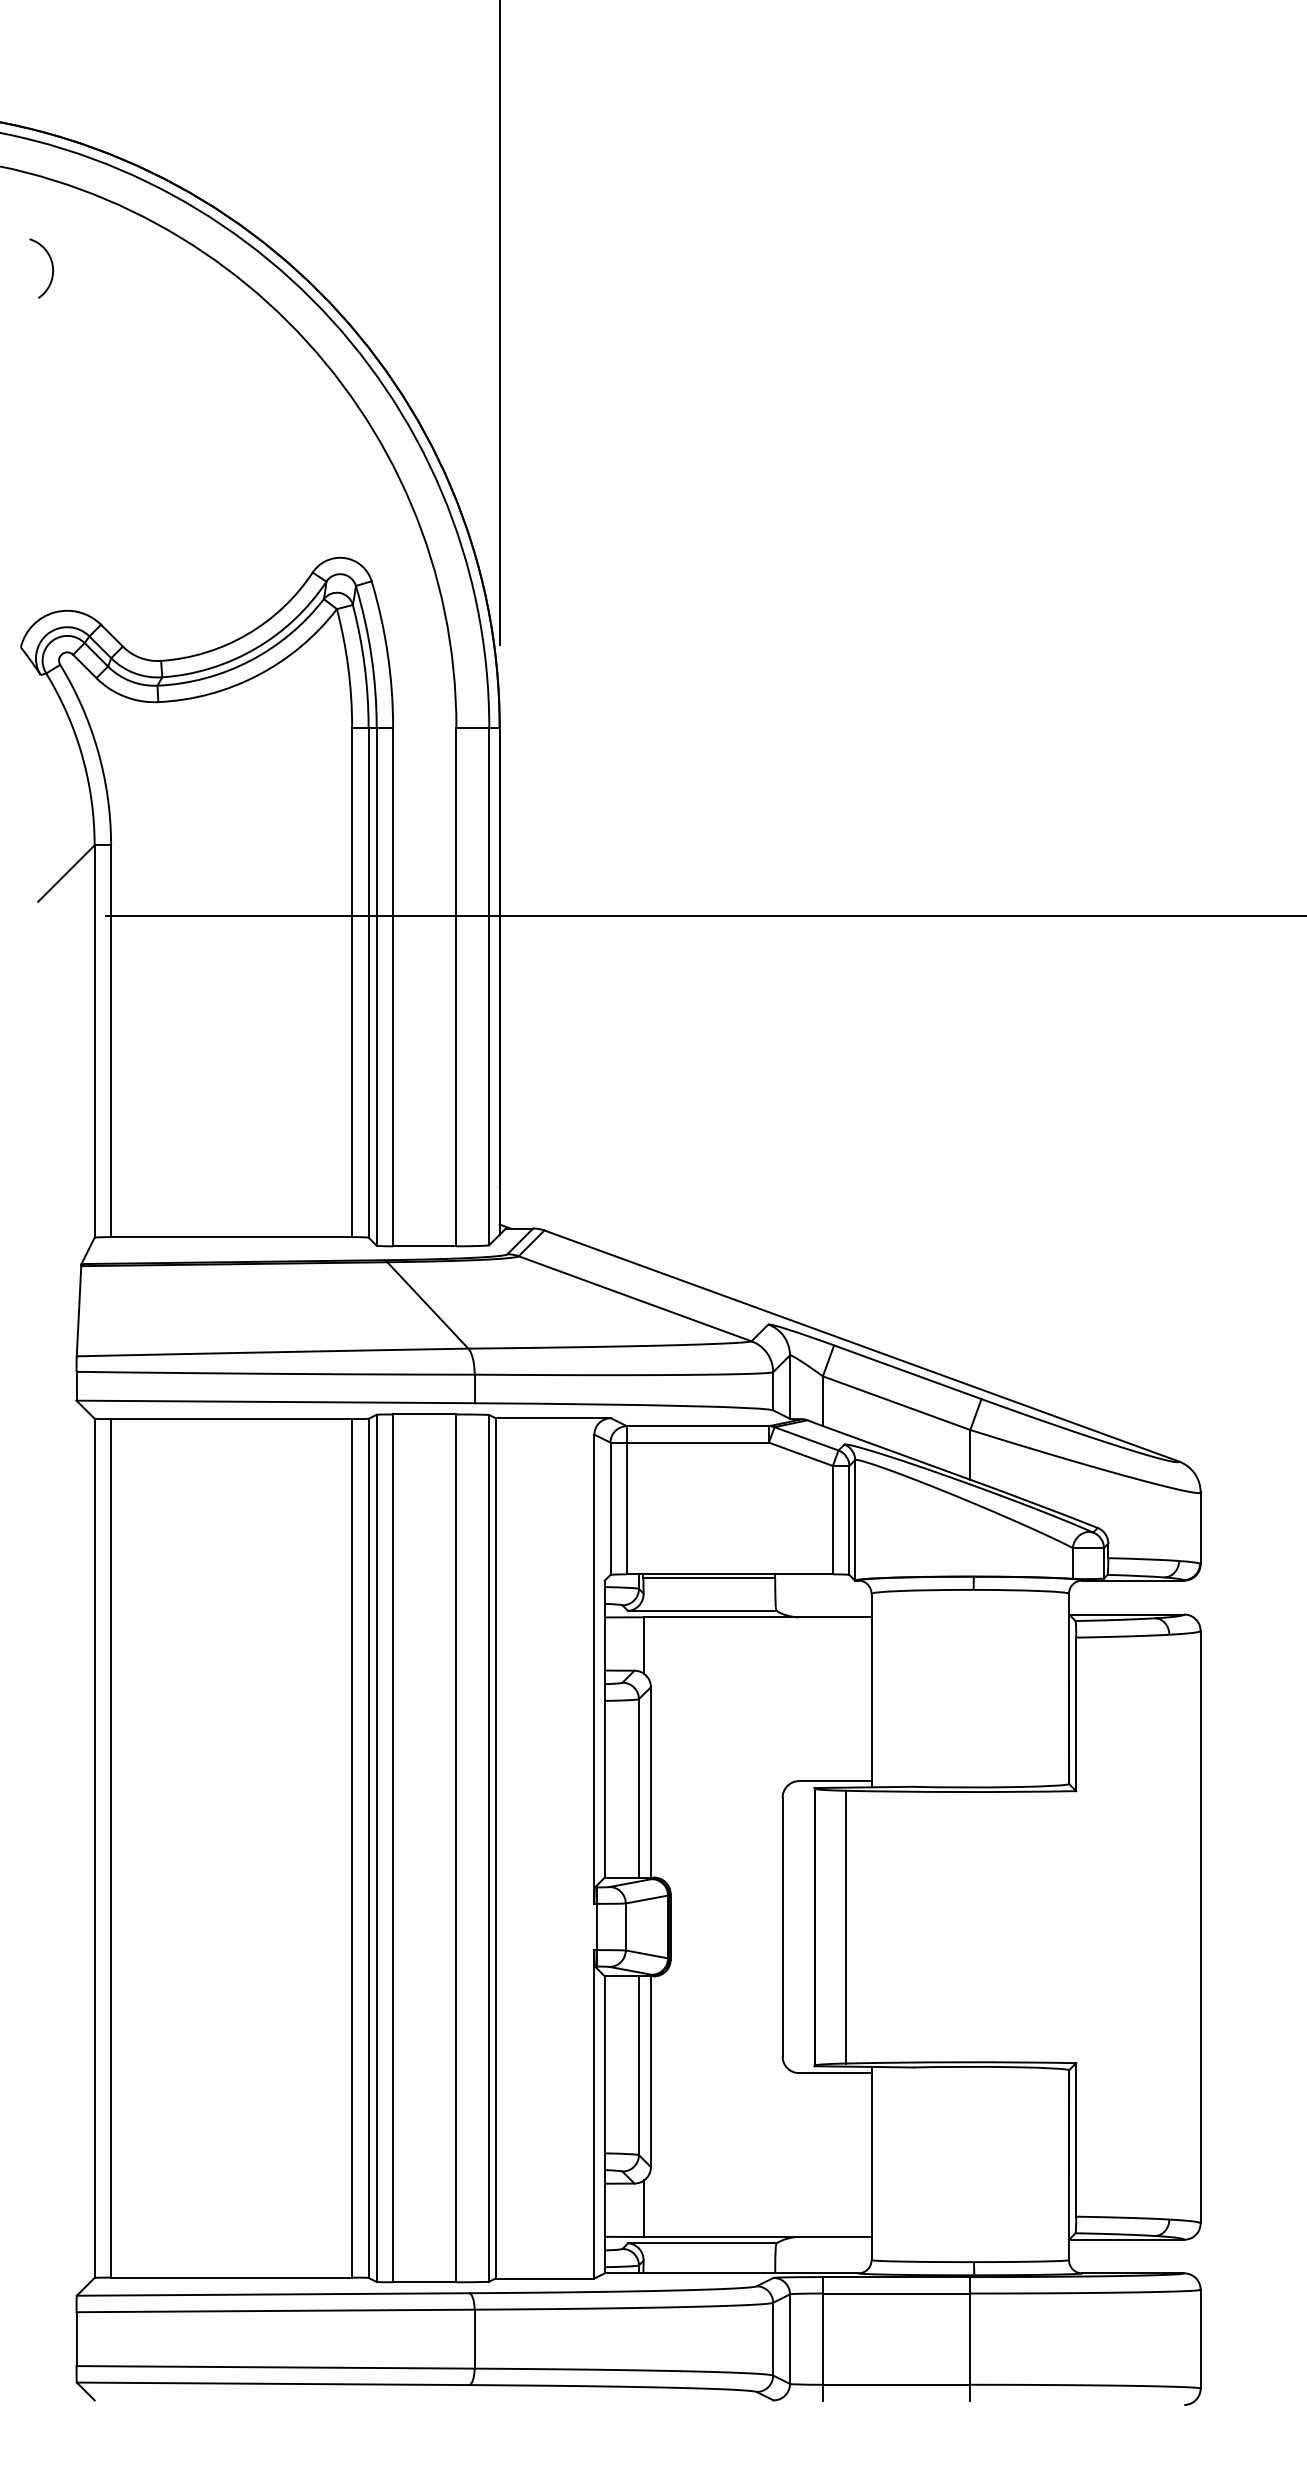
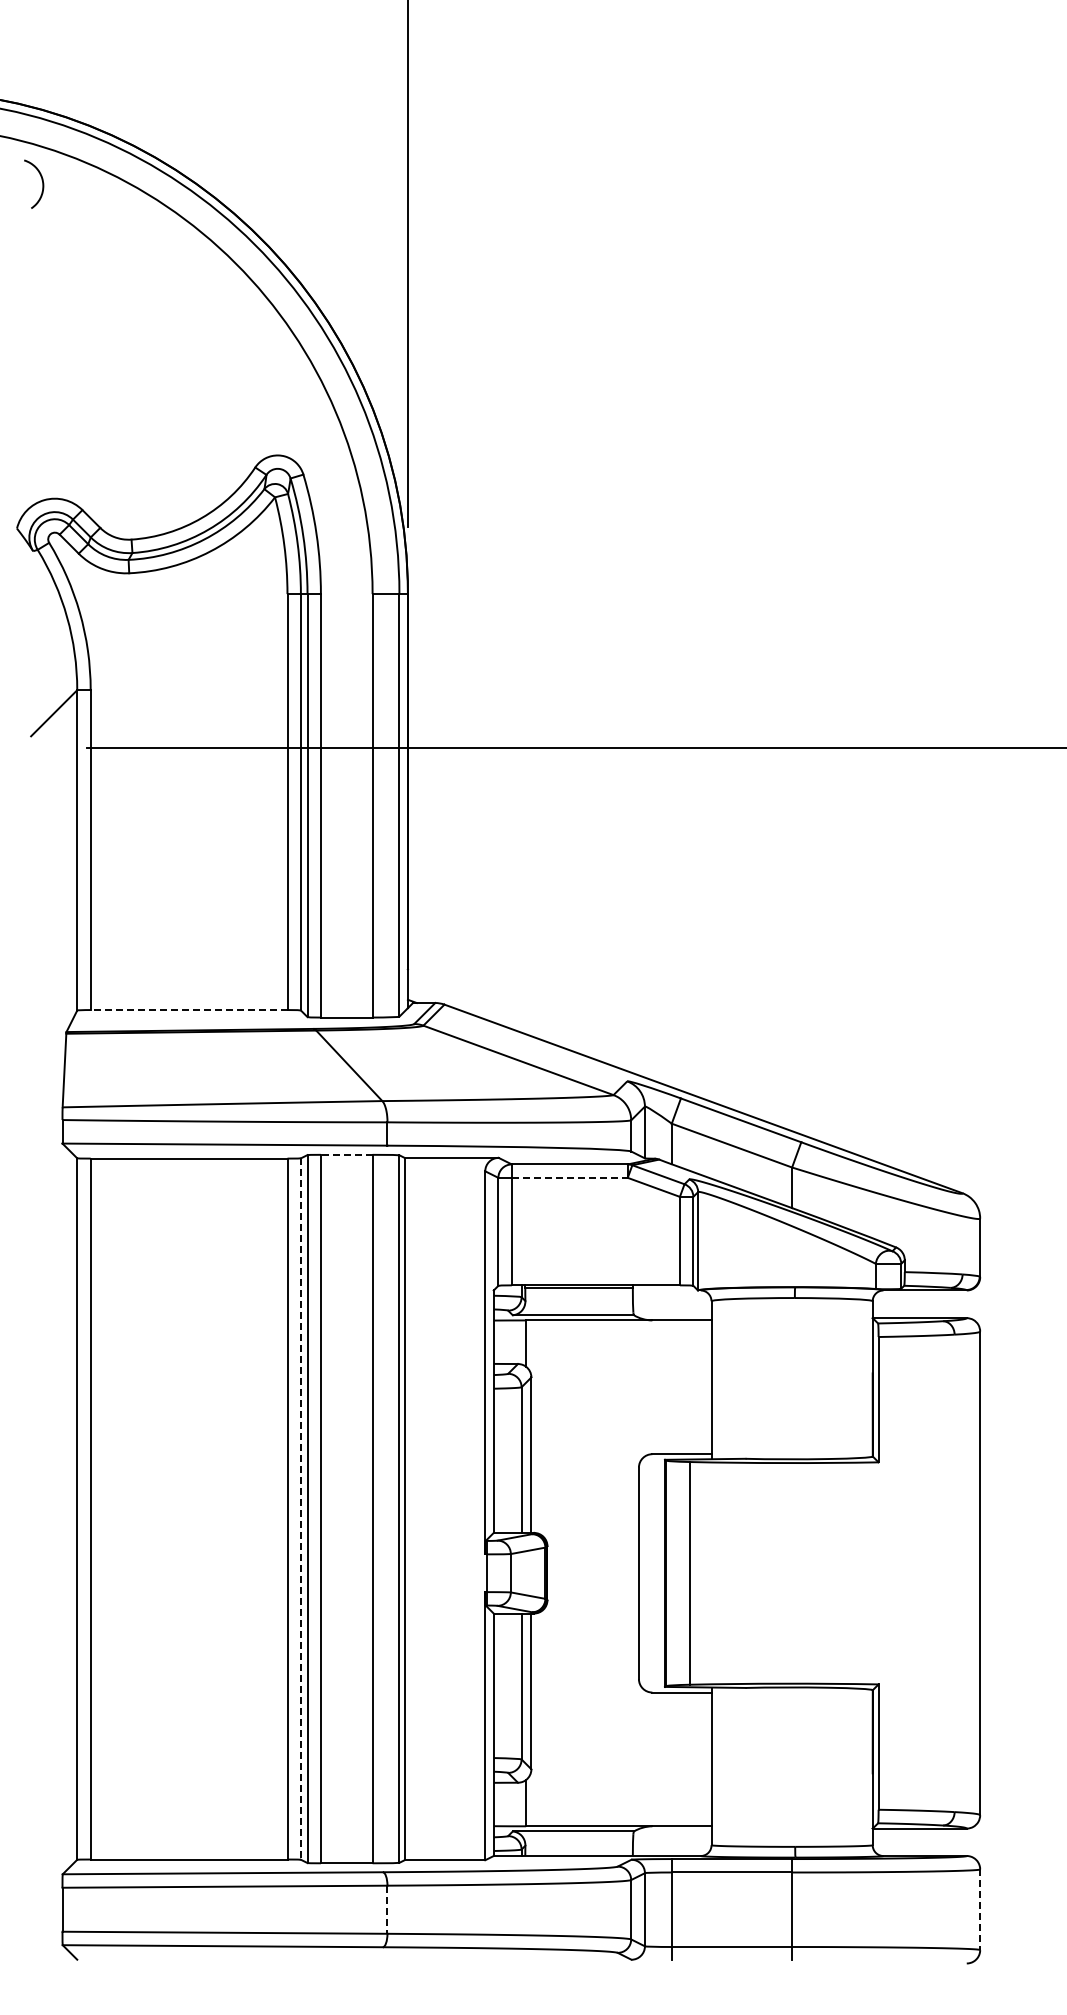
curve: (50, 263) -> (41, 180), moved
line: (230, 1237) -> (188, 1010), solid -> dashed
line: (424, 1414) -> (346, 1154), solid -> dashed
line: (697, 1442) -> (569, 1177), solid -> dashed
line: (368, 1848) -> (300, 1509), solid -> dashed
line: (474, 2340) -> (387, 1910), solid -> dashed
line: (1201, 2340) -> (980, 1910), solid -> dashed

